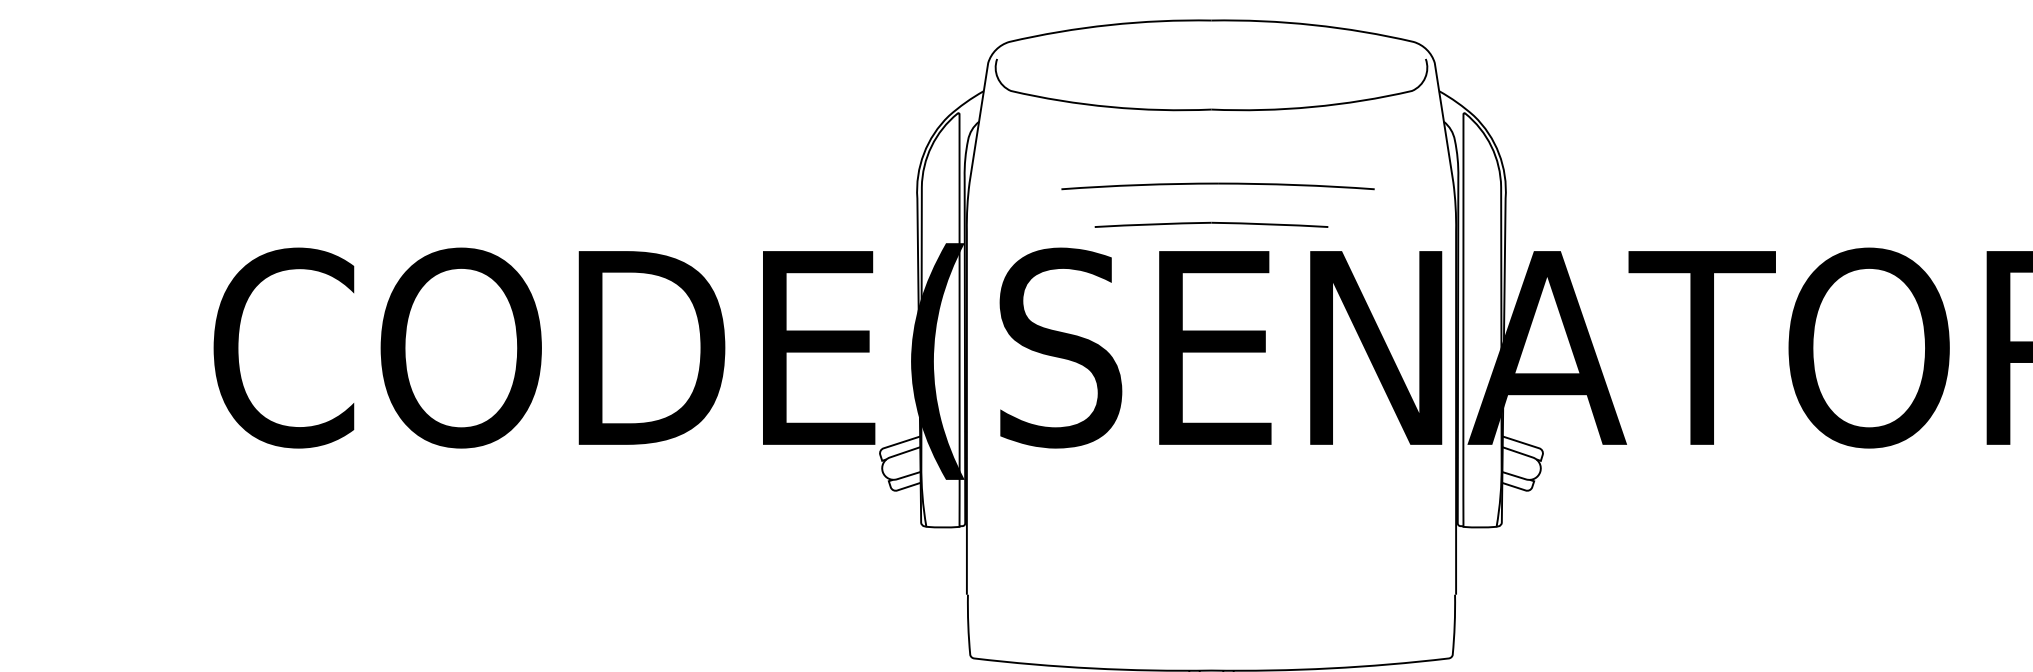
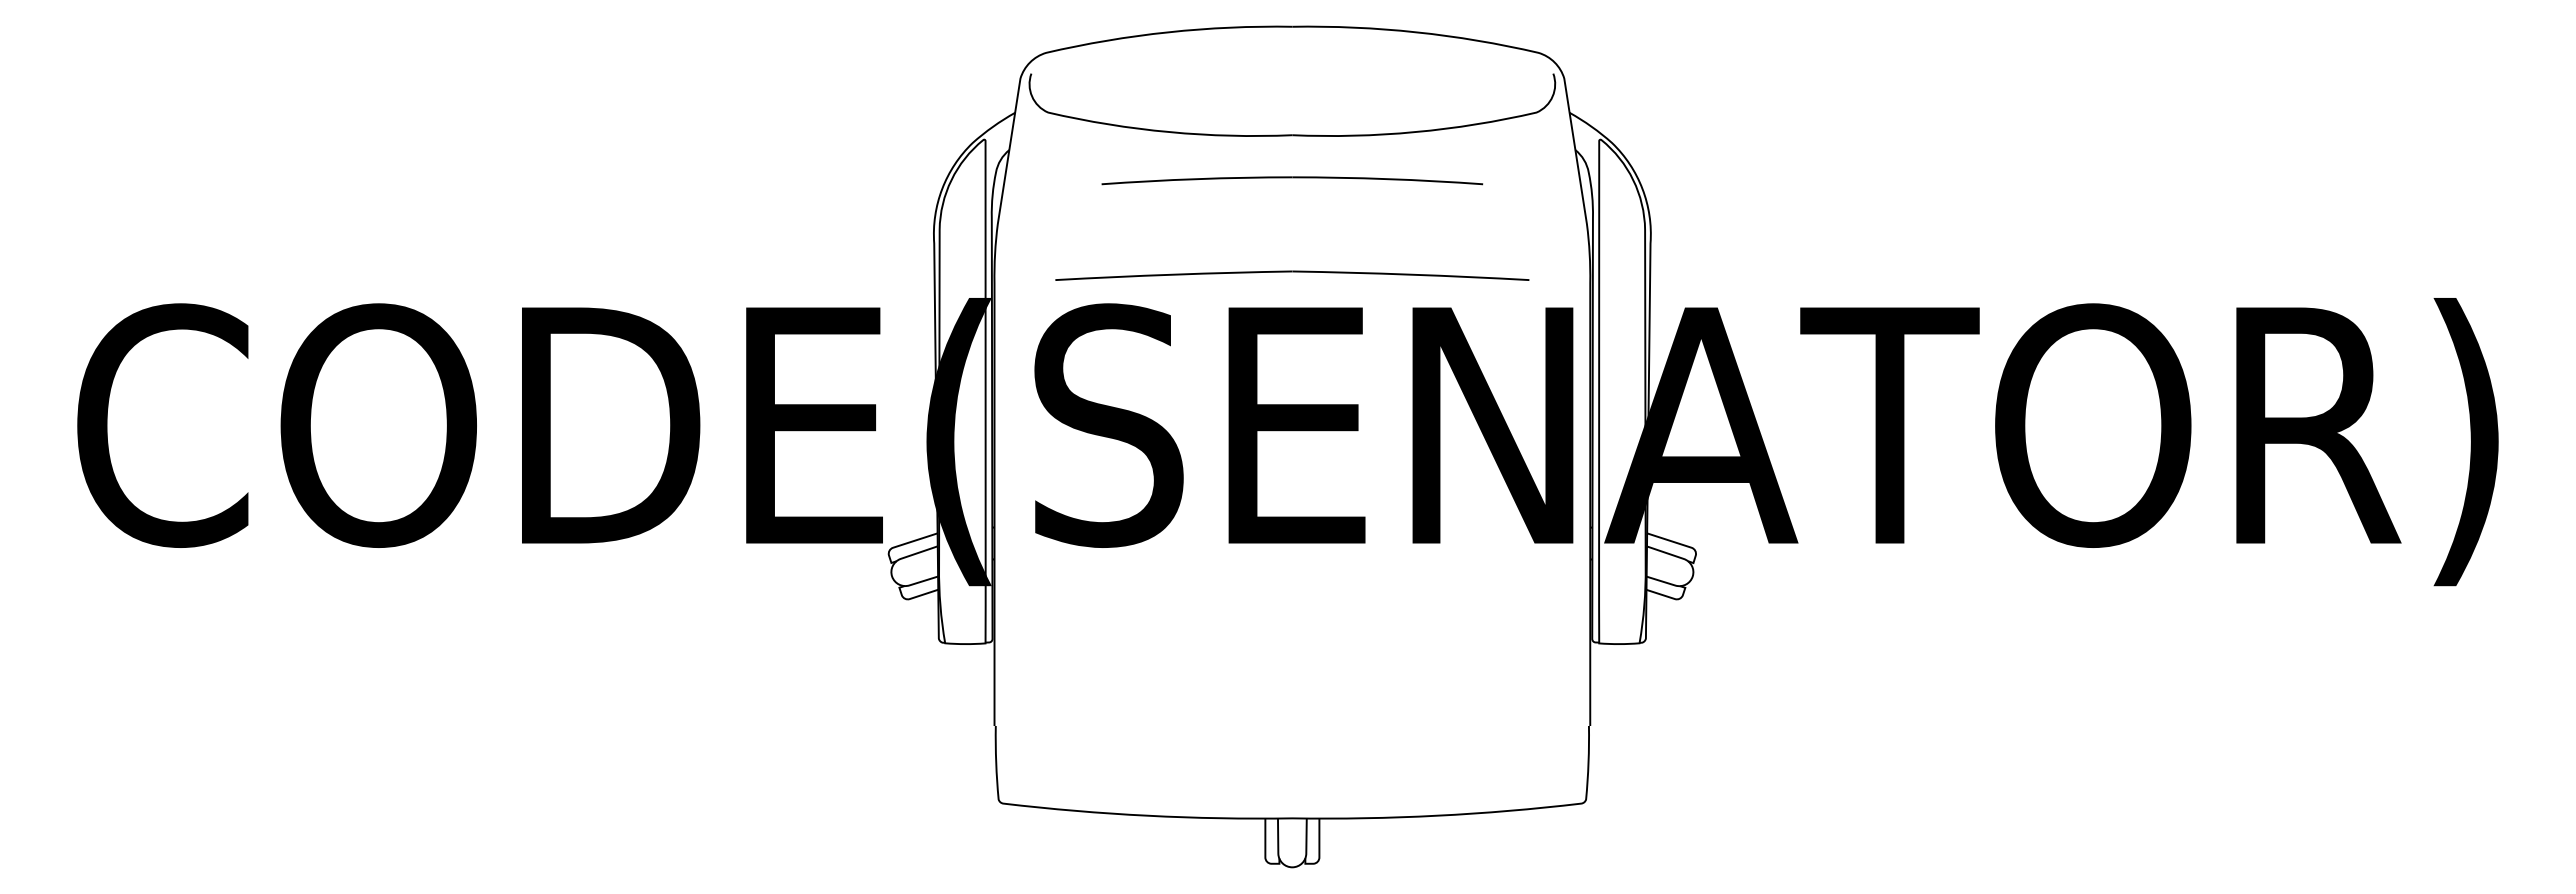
part: (1218, 186) -> (1292, 180), moved
part: (1211, 224) -> (1292, 275), size x1.67

